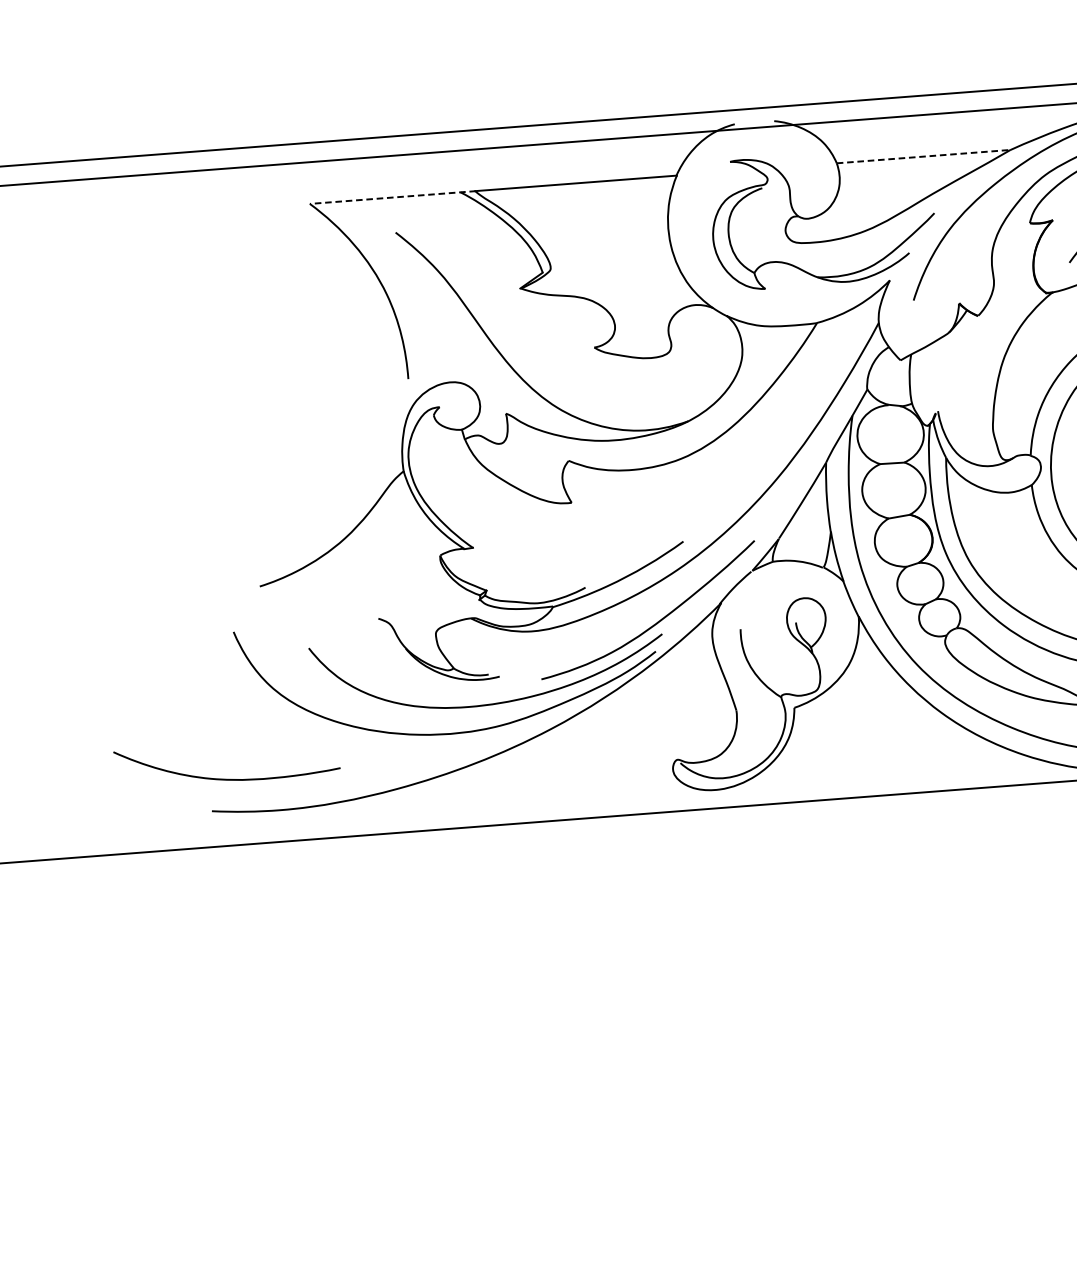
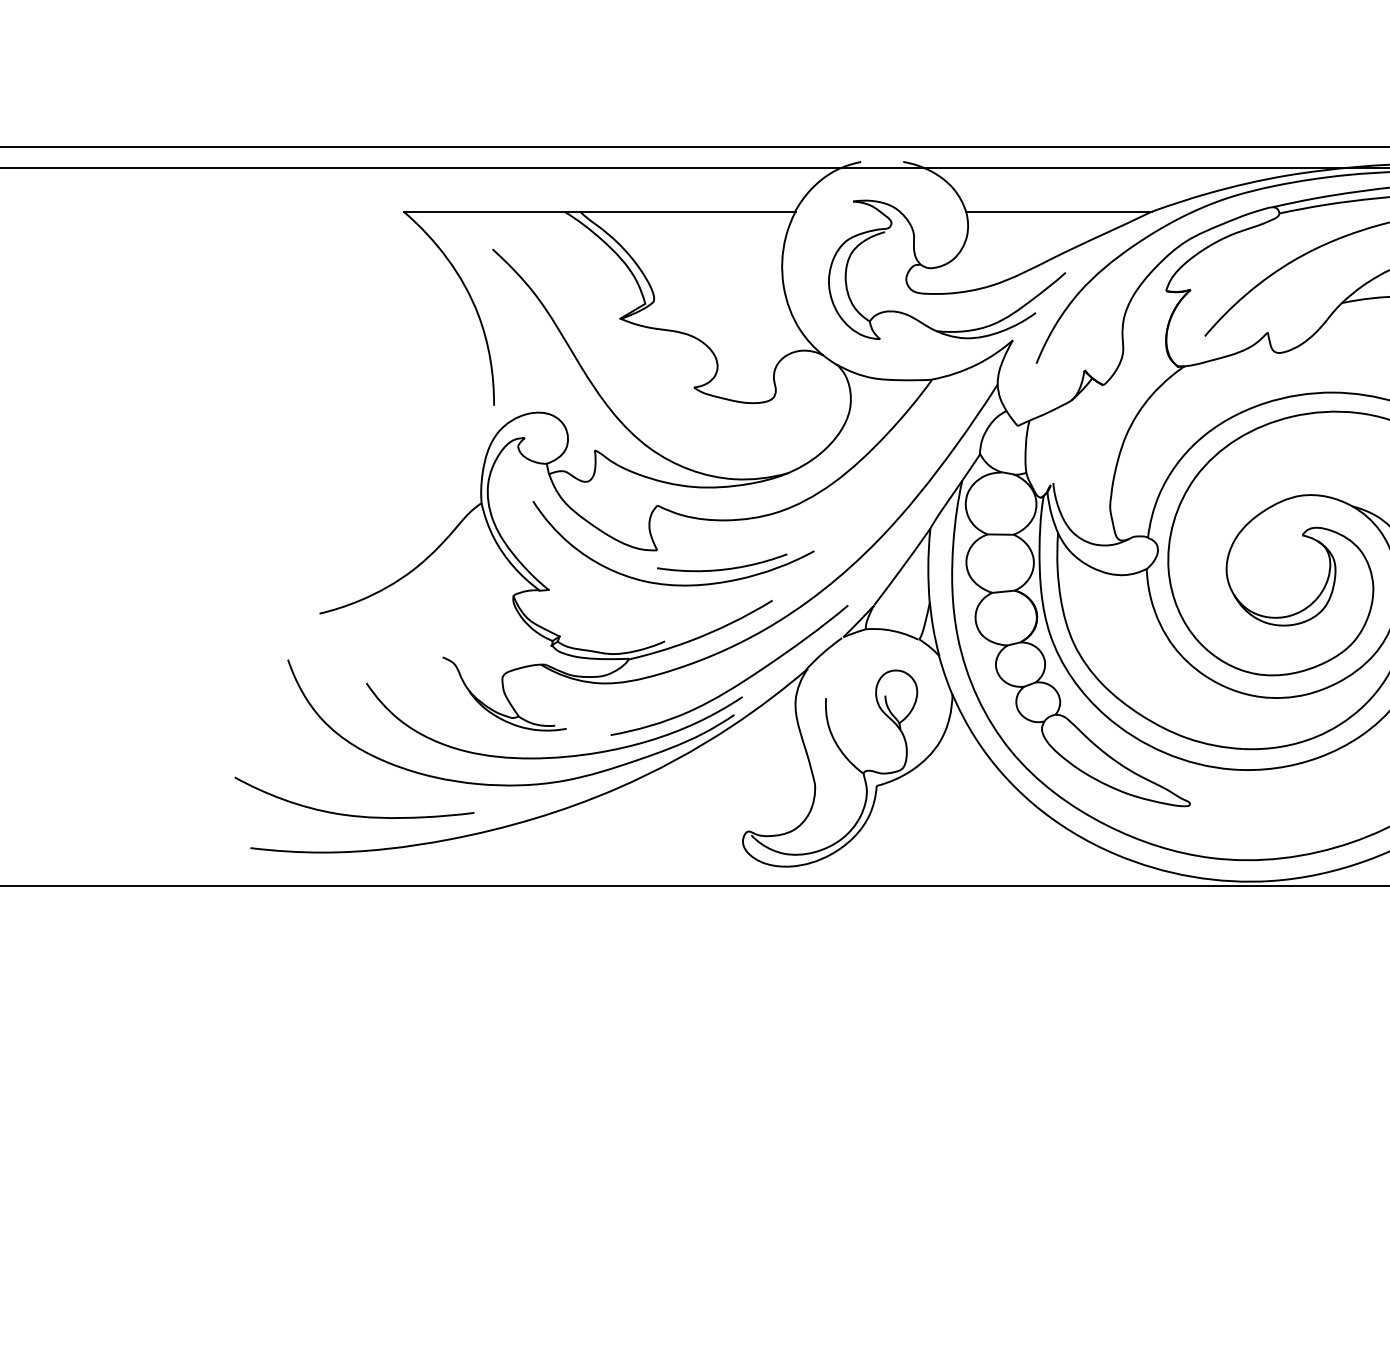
line: (923, 156) -> (1058, 211), dashed -> solid
line: (392, 197) -> (492, 211), dashed -> solid
part: (584, 518) -> (669, 568), added
curve: (225, 778) -> (351, 814), moved

